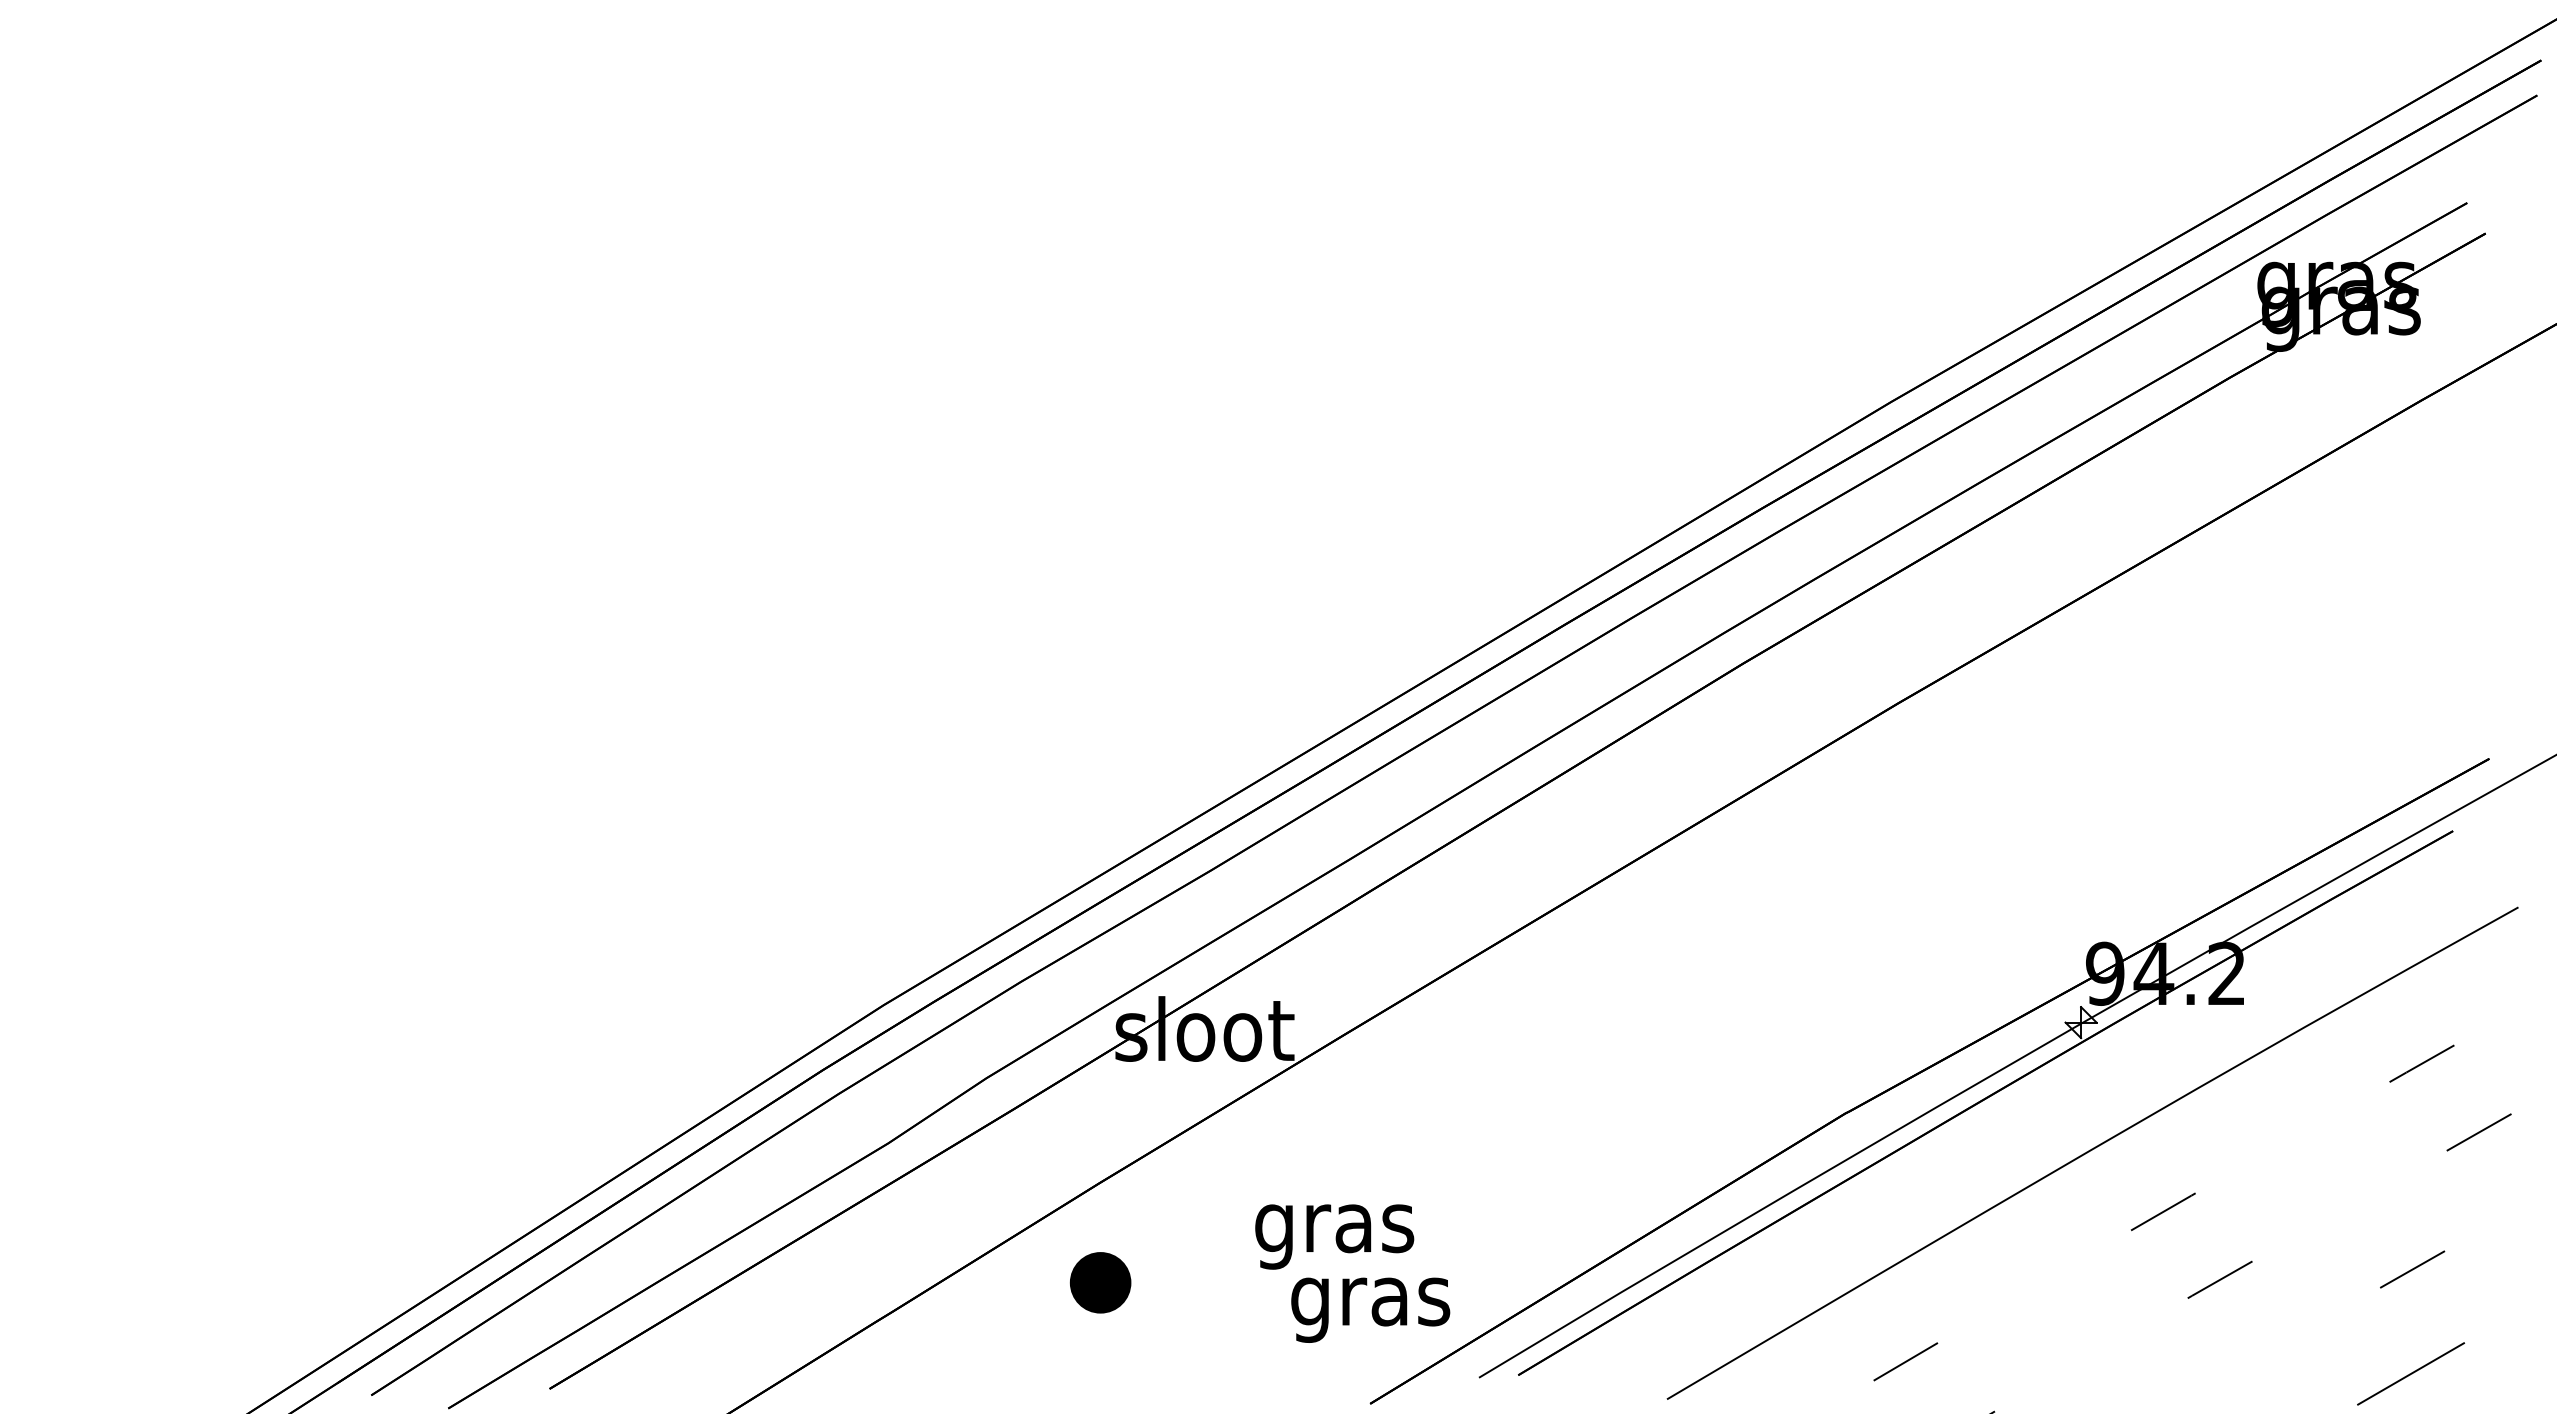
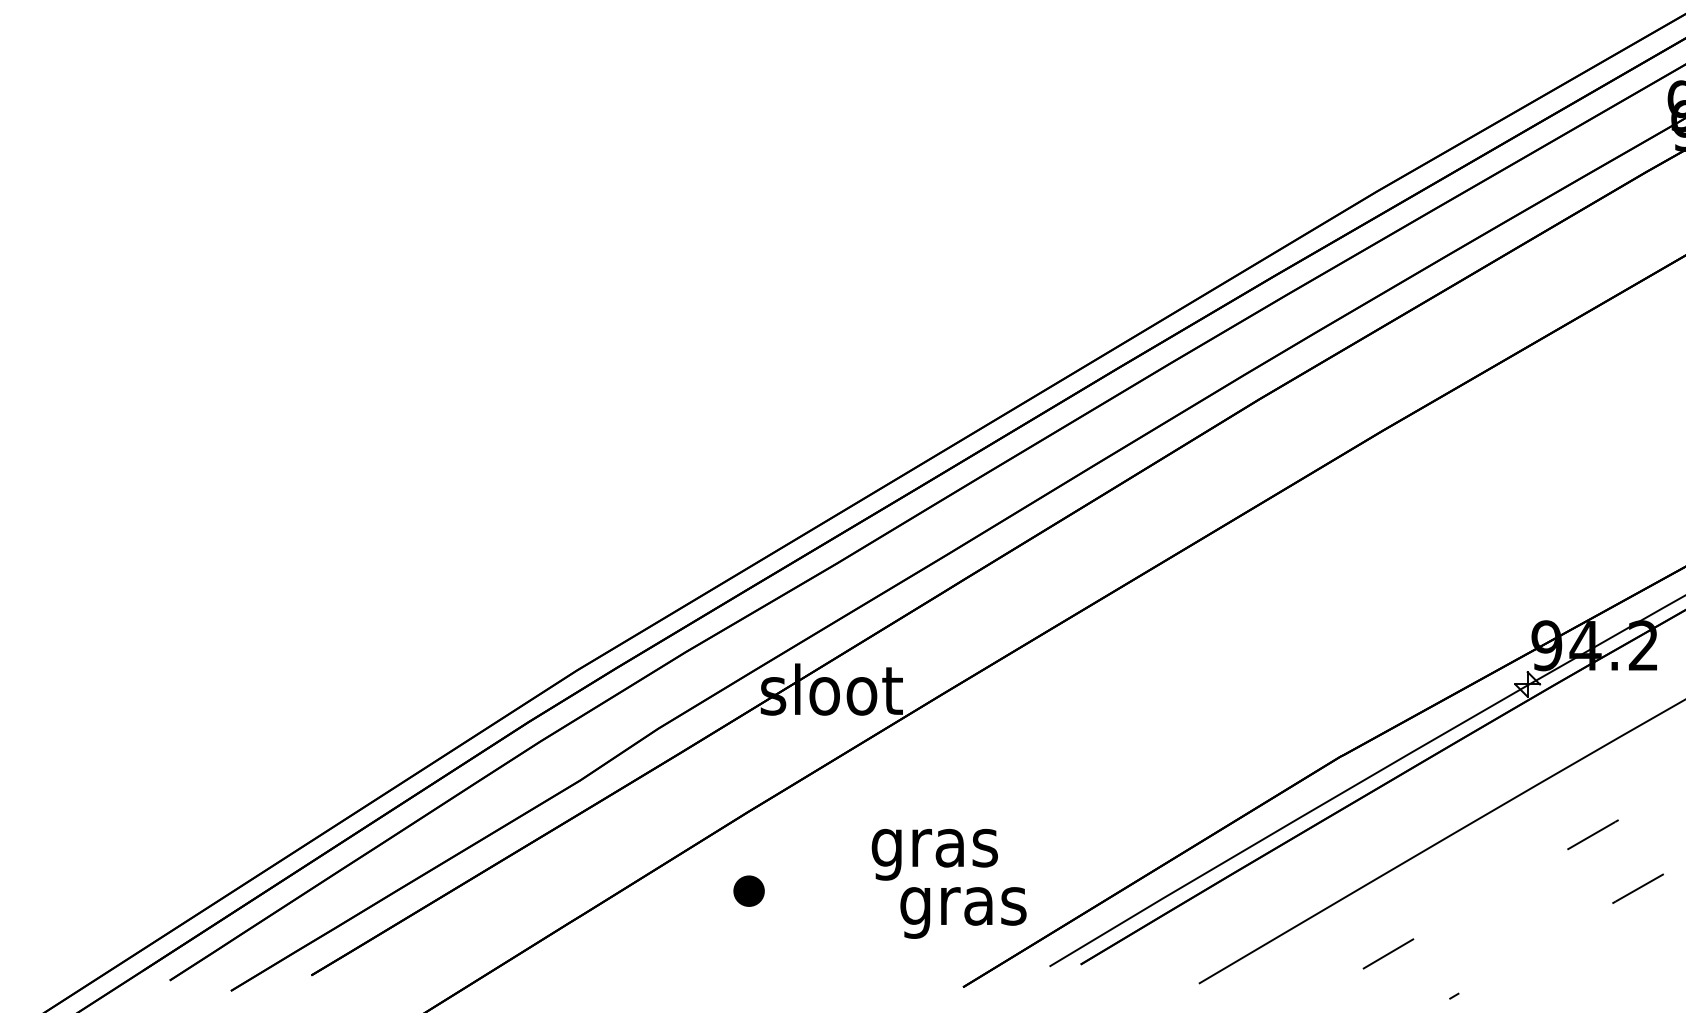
part: (1100, 1282) -> (748, 890), size x0.62

